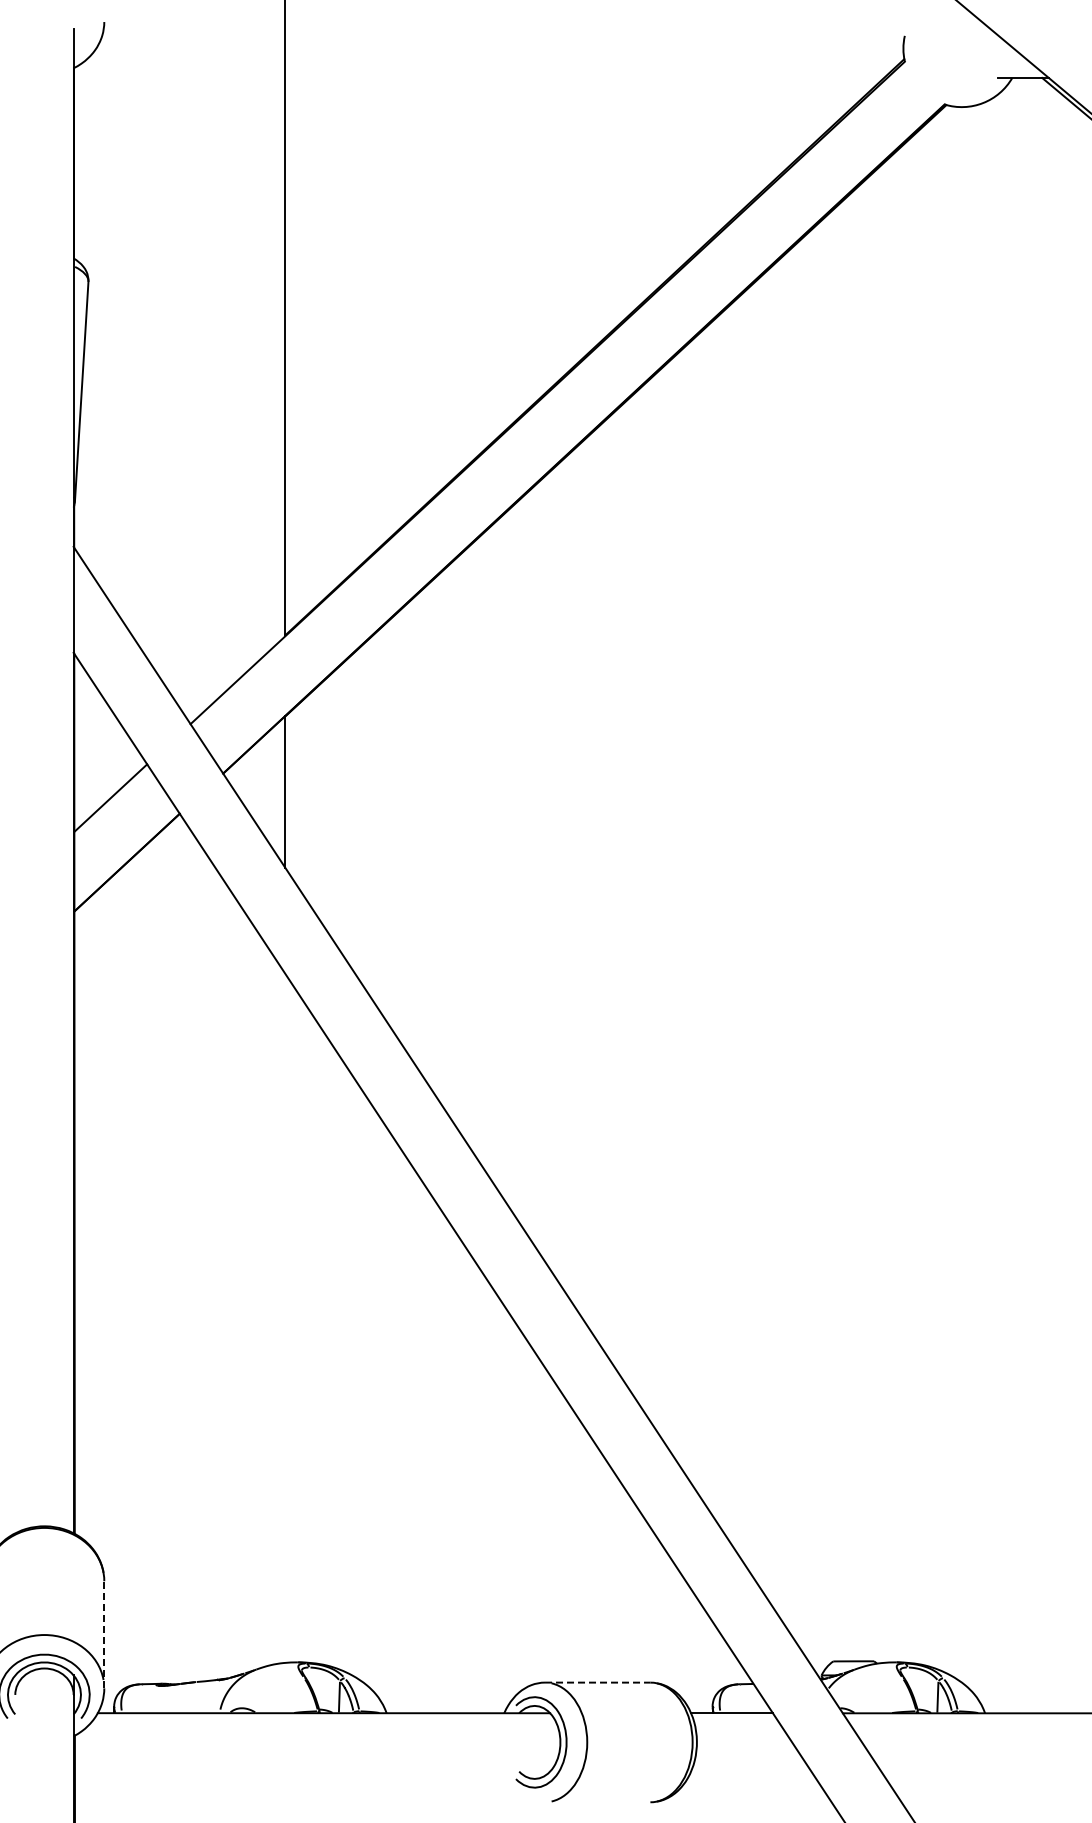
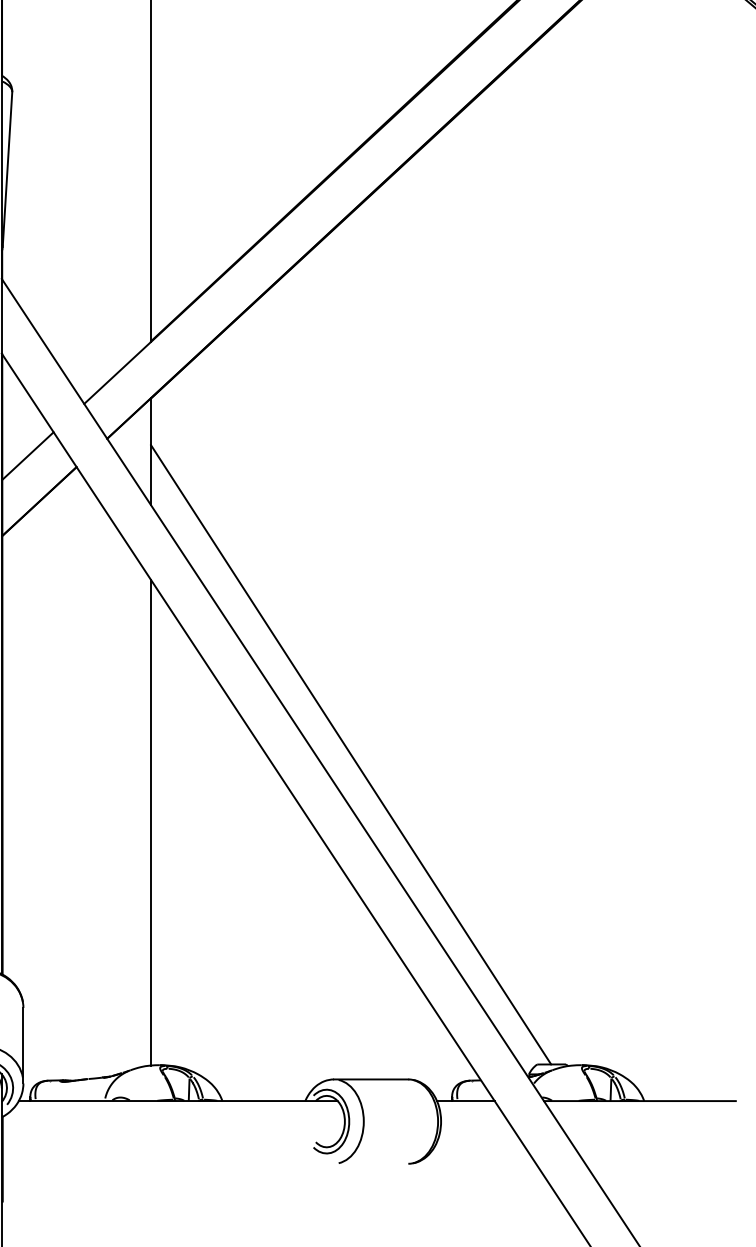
line: (569, 1221) -> (351, 754), added
line: (285, 1317) -> (151, 822), added
line: (104, 1634) -> (23, 1045), dashed -> solid
line: (597, 1682) -> (371, 1079), dashed -> solid

